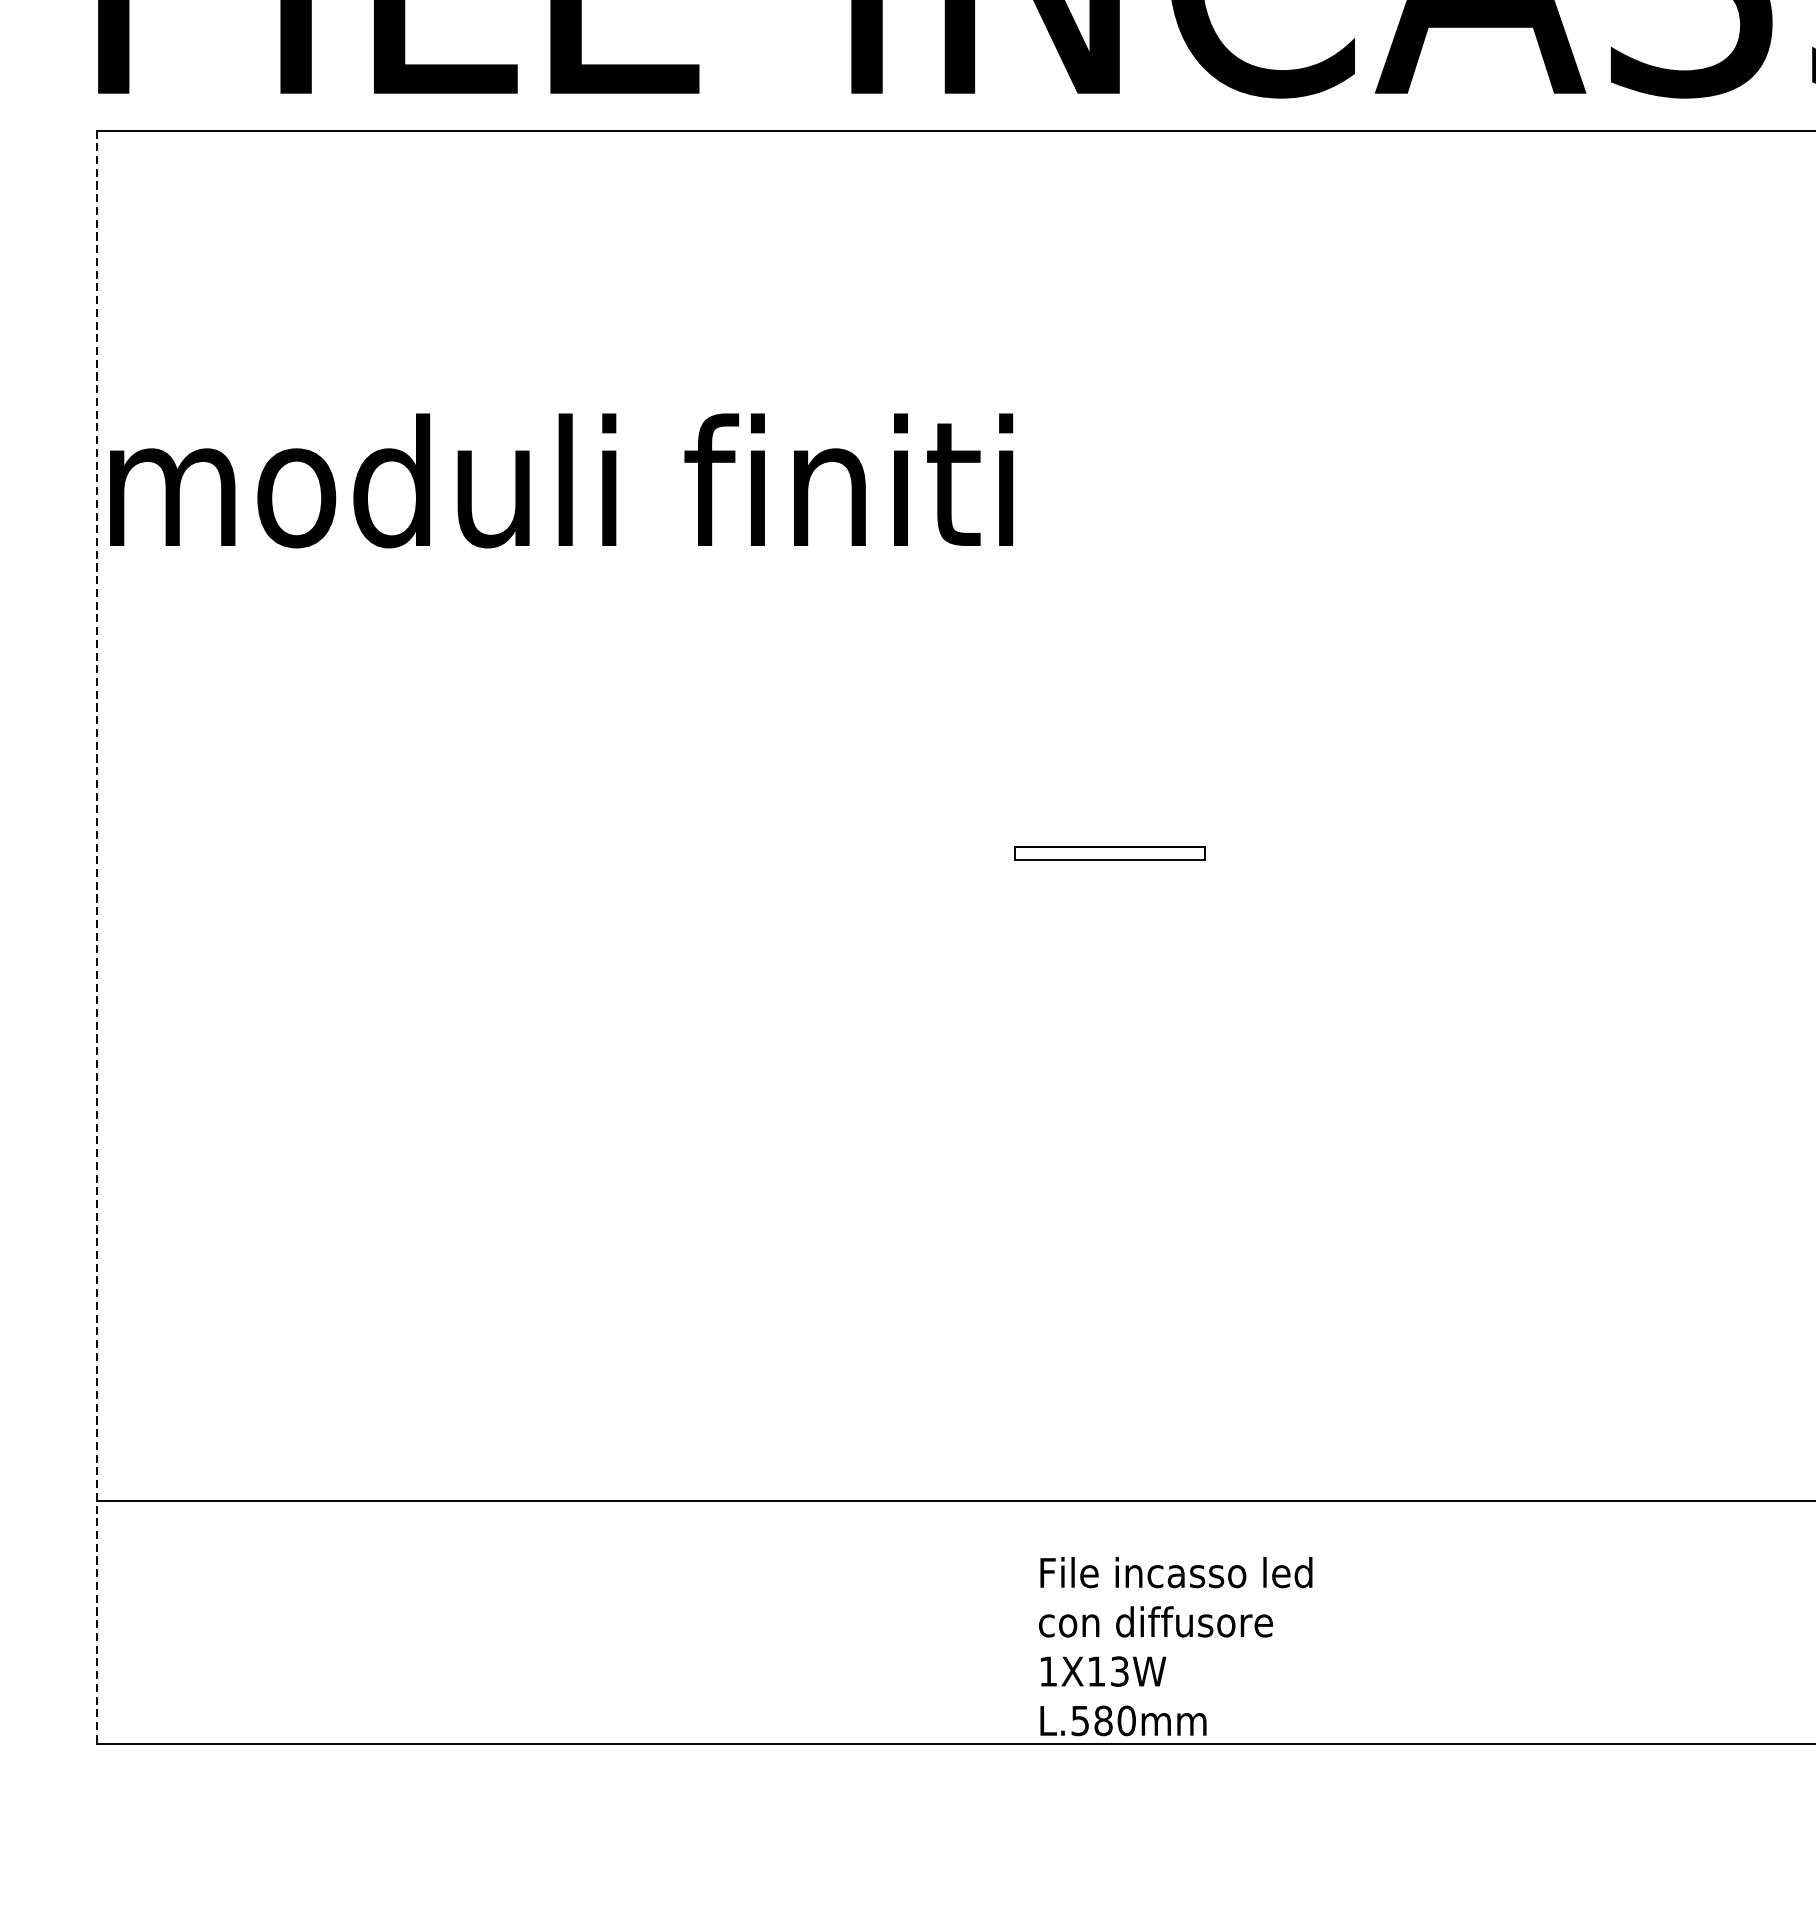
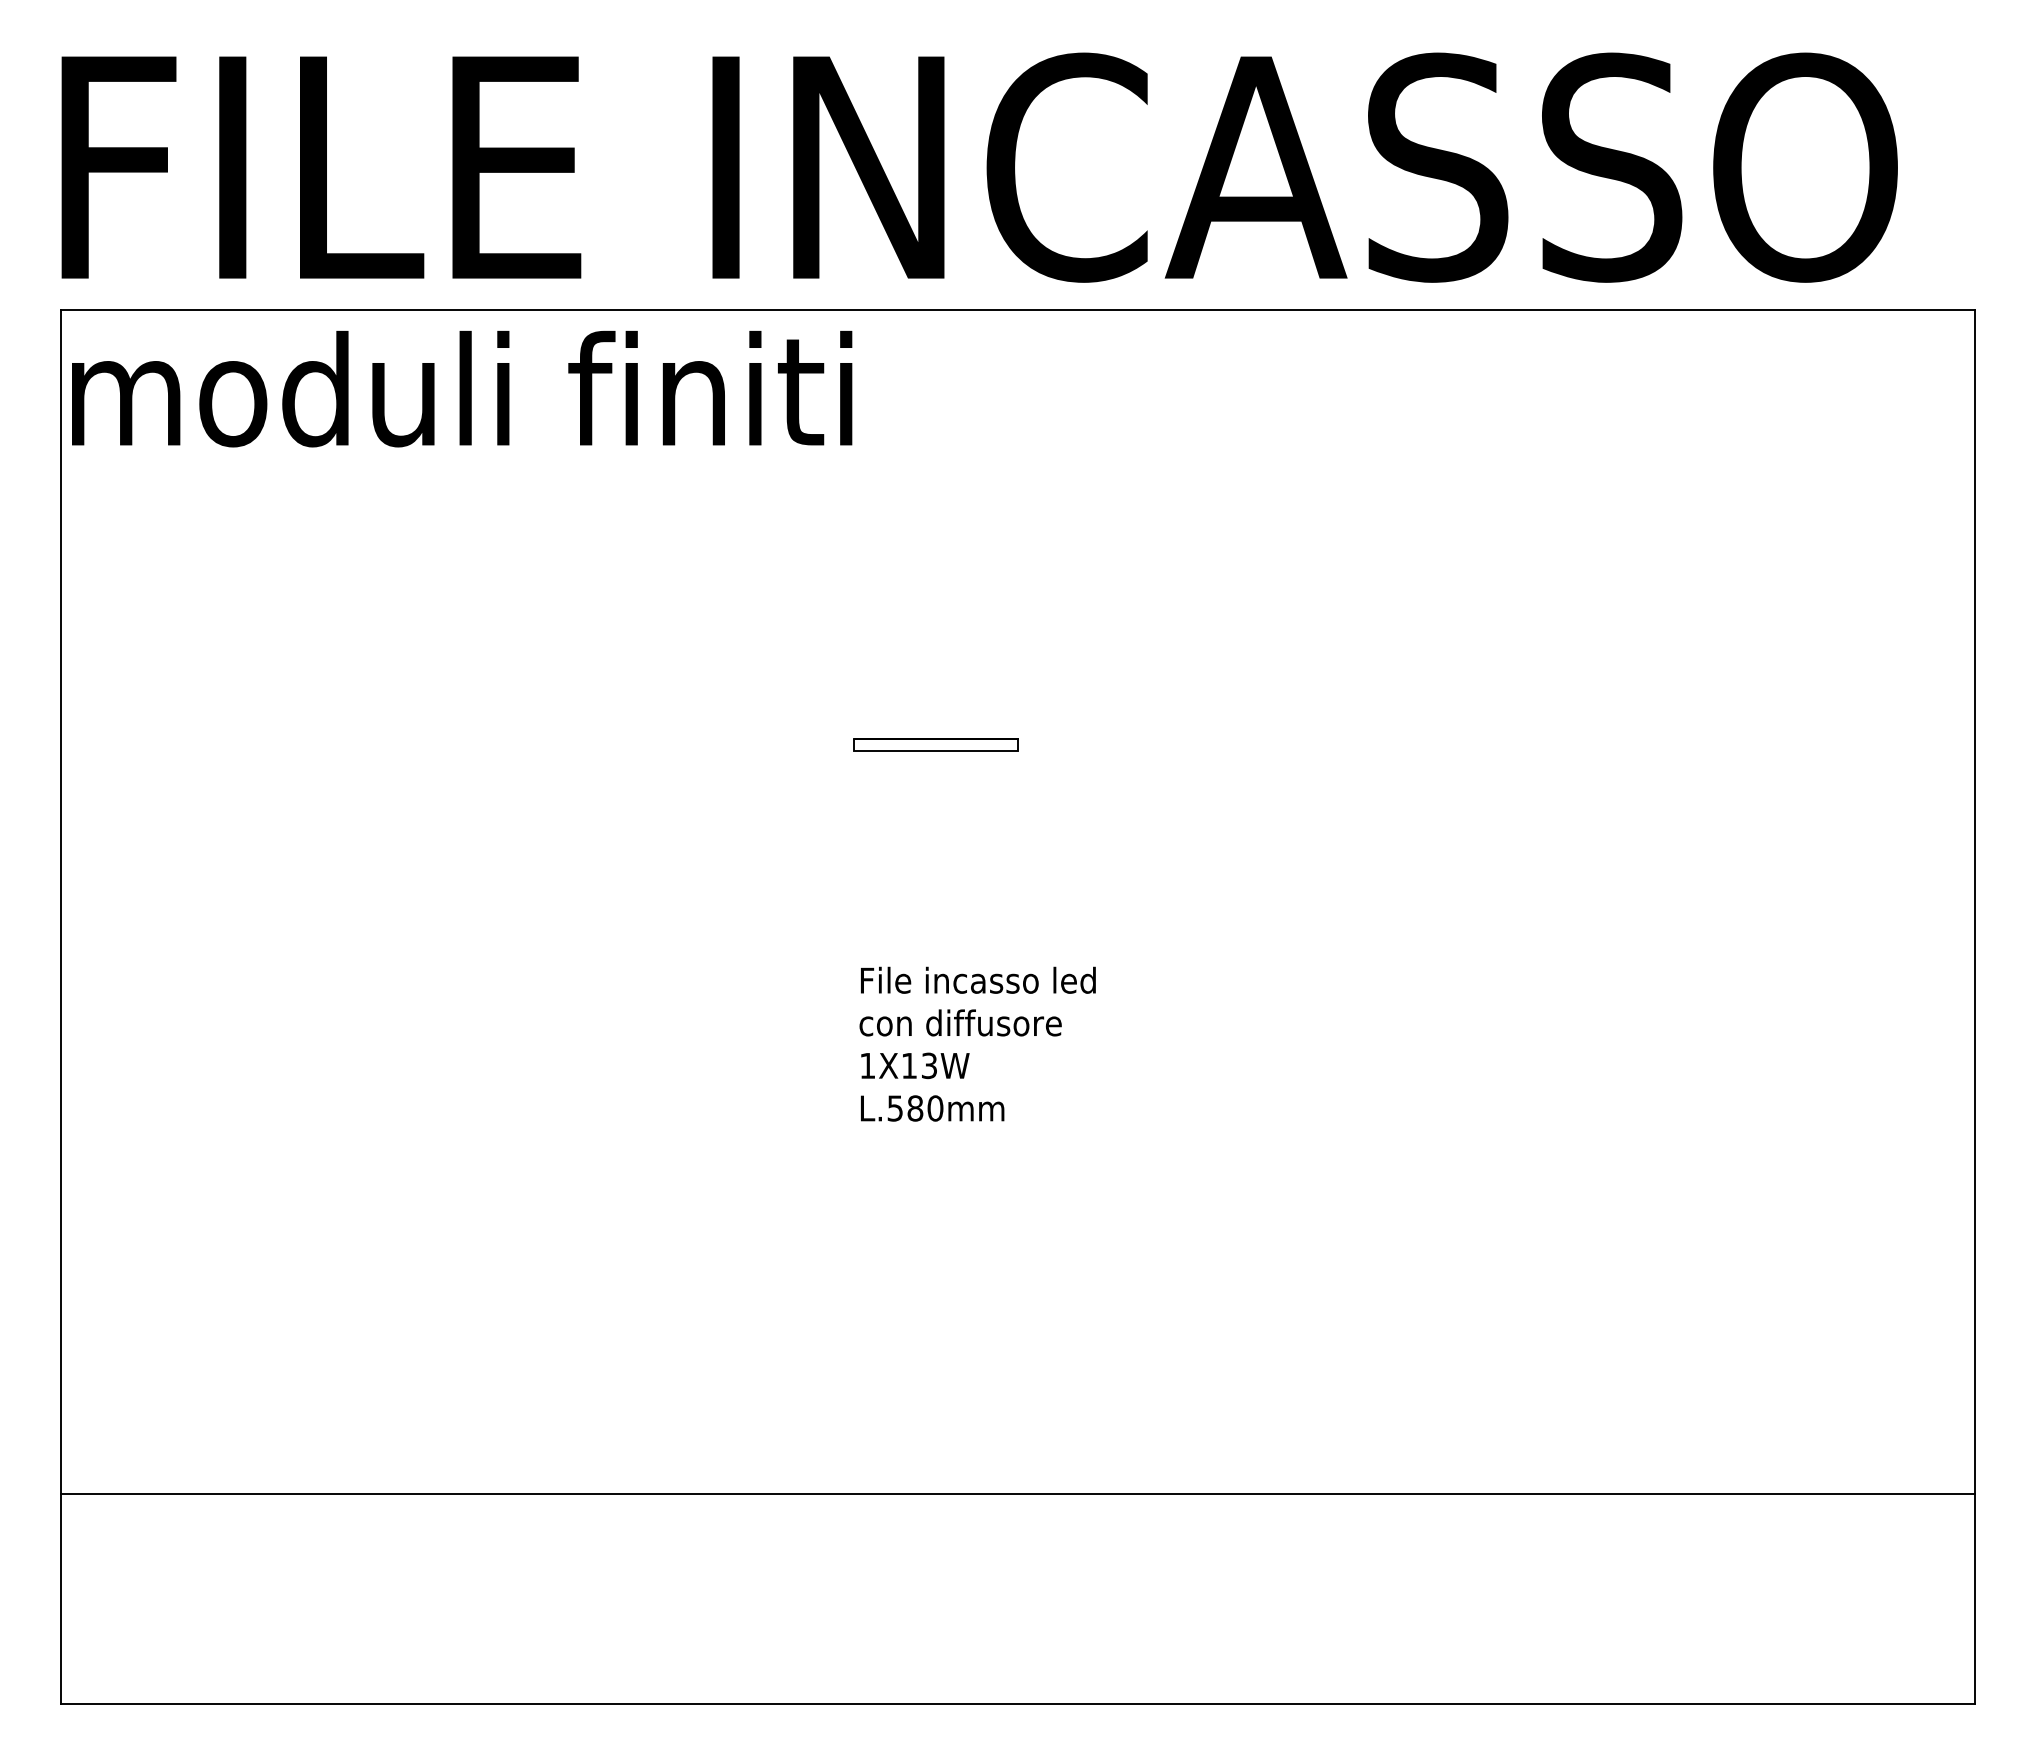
text: (562, 481) -> (462, 389), moved
part: (1109, 852) -> (935, 744), moved
line: (97, 937) -> (61, 1007), dashed -> solid
text: (1175, 1645) -> (977, 1043), moved

